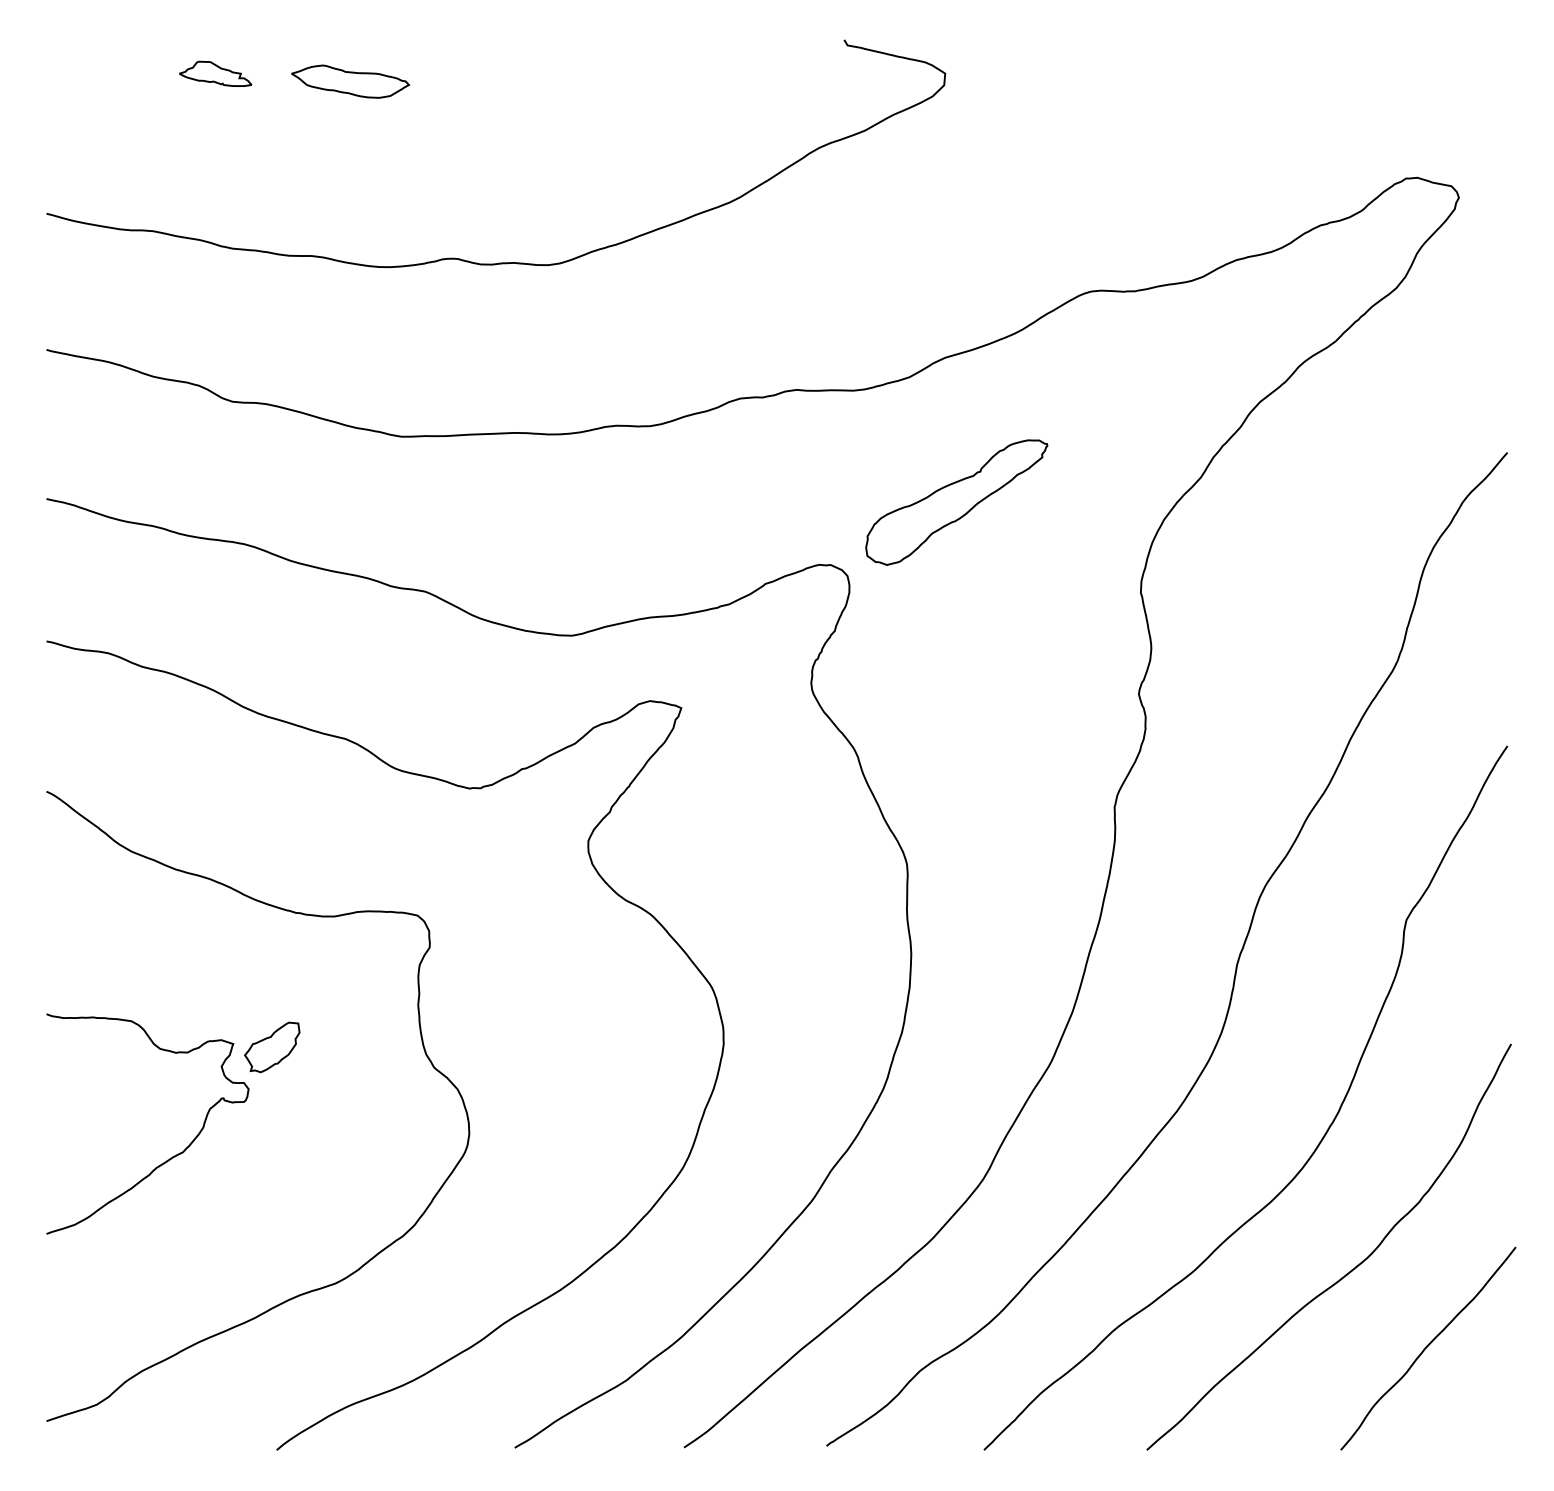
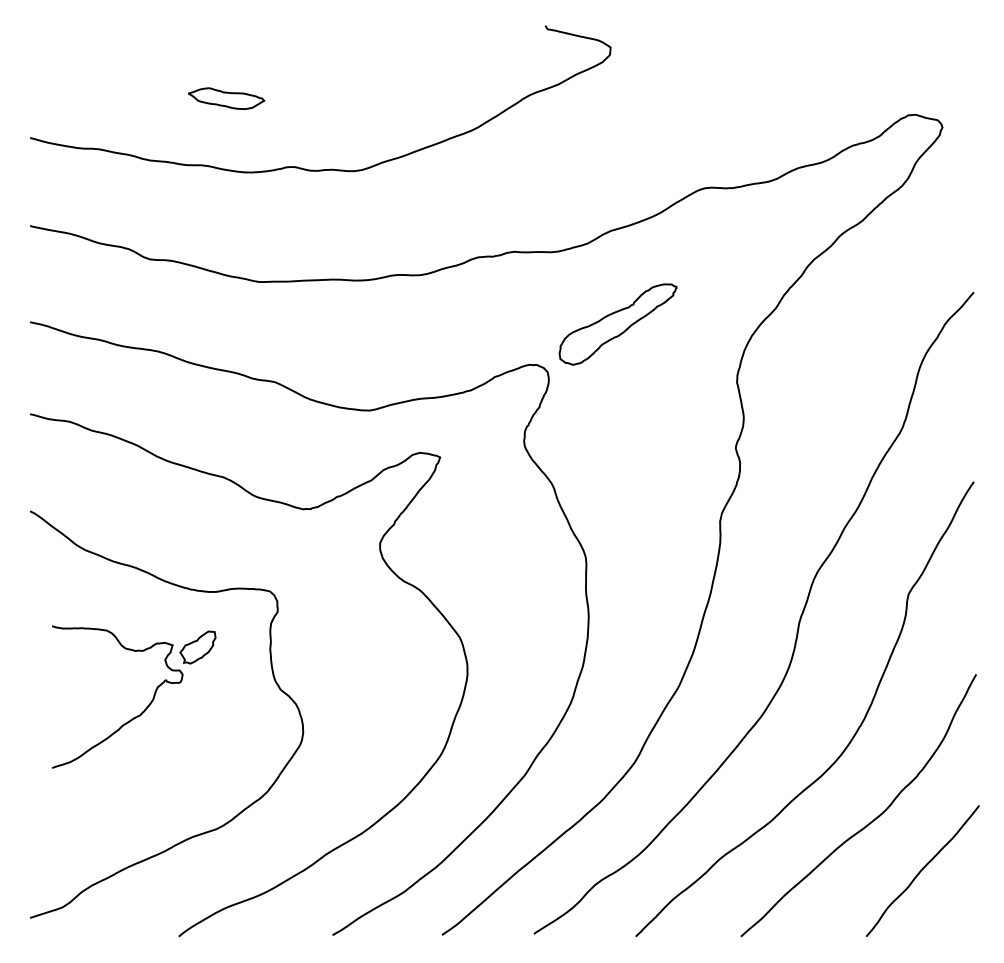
part: (215, 73) -> (139, 47), removed
part: (350, 81) -> (226, 98), moved
part: (192, 1138) -> (146, 706), moved

